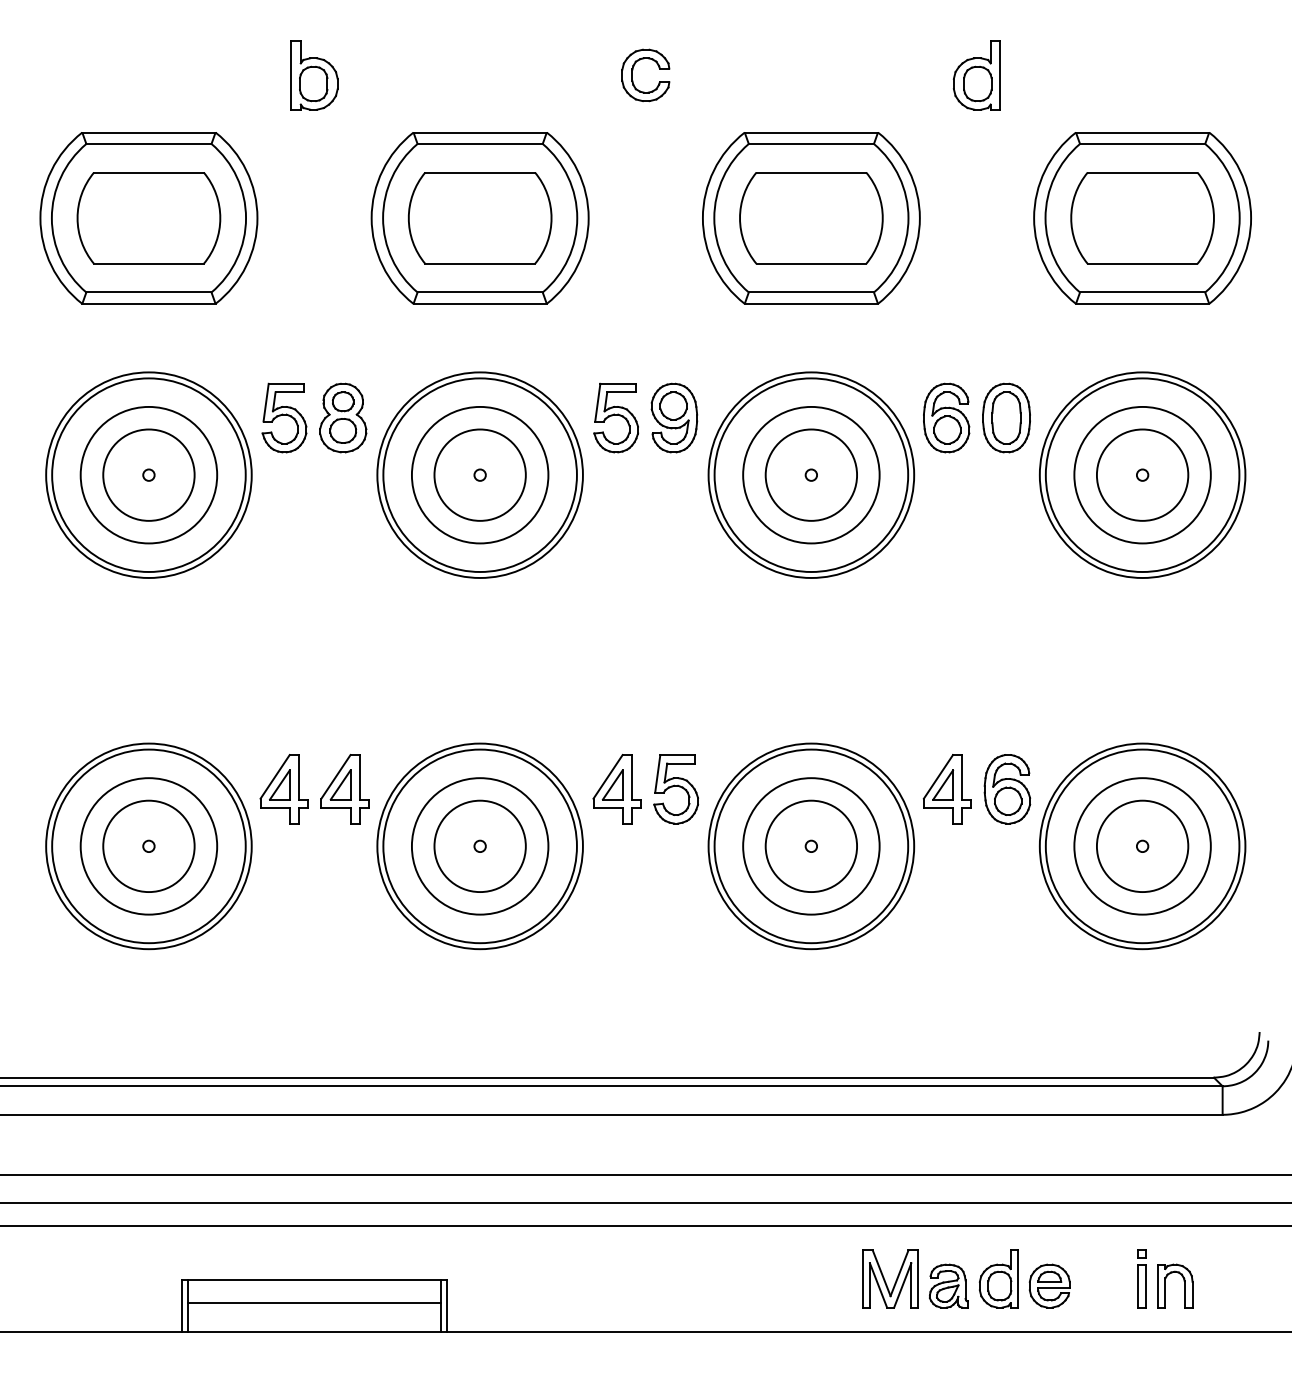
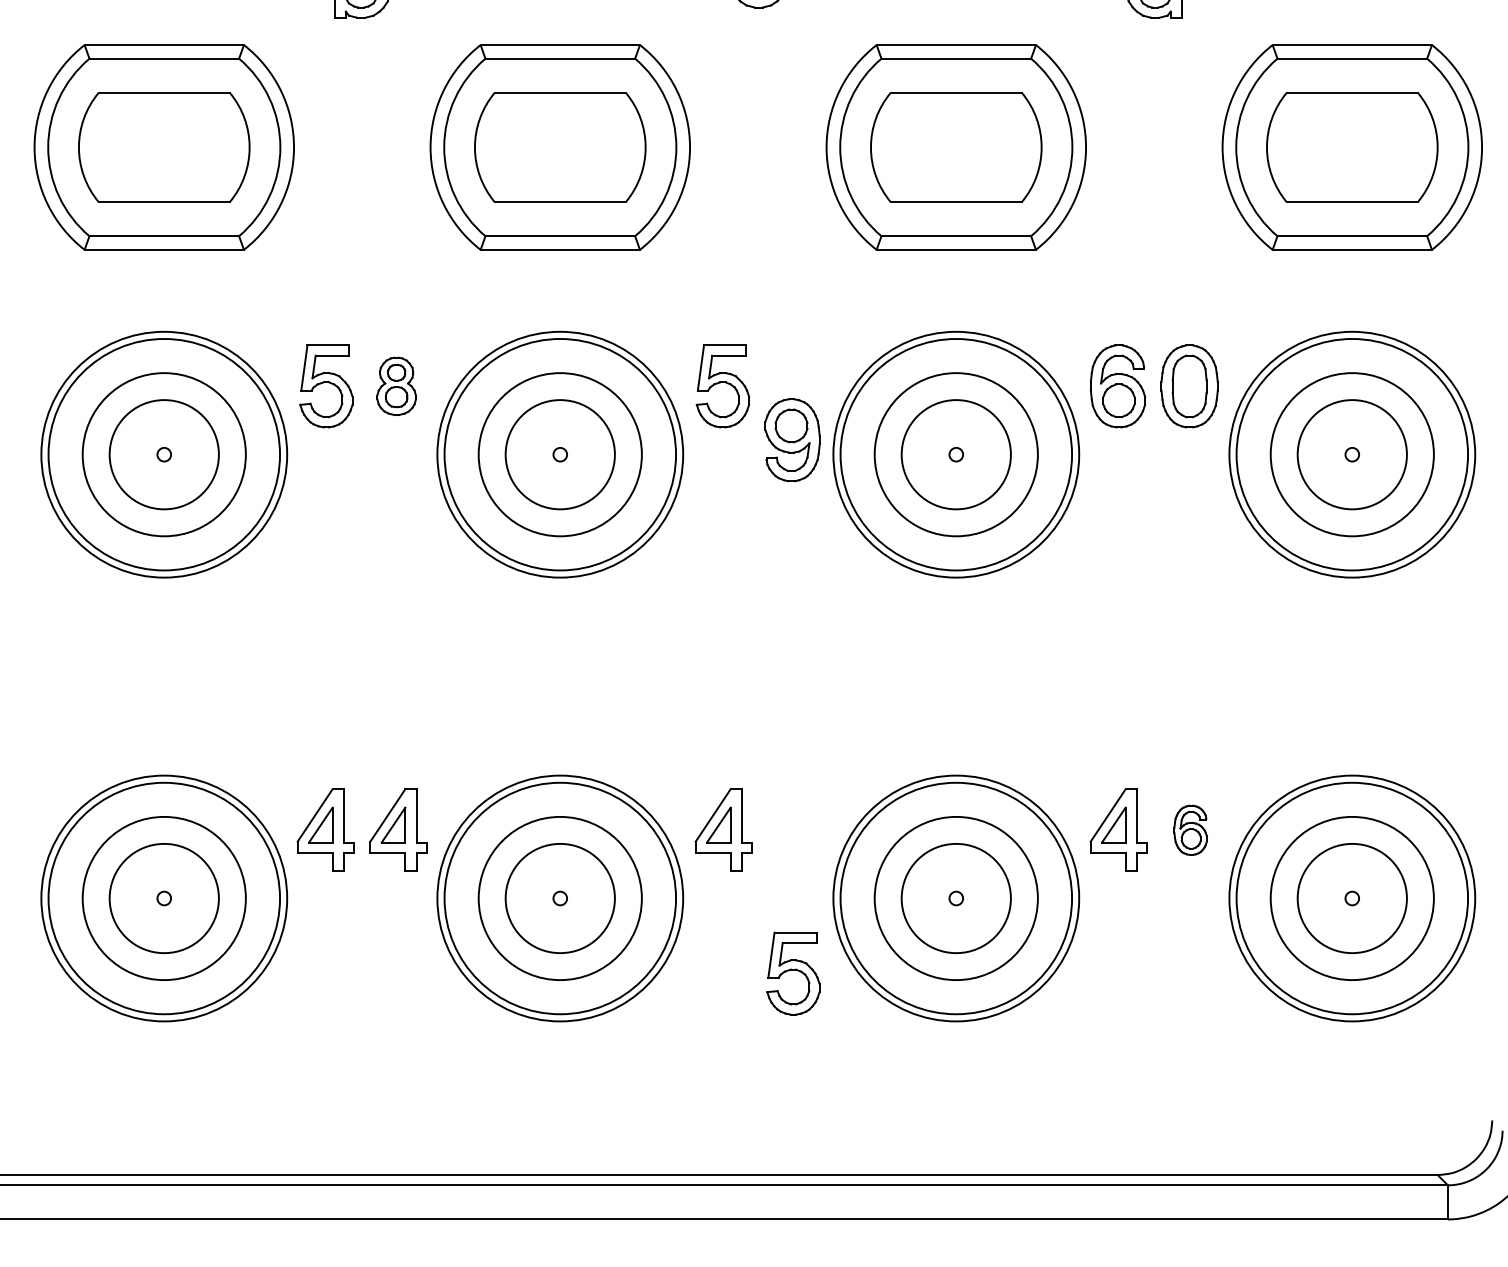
part: (343, 417) -> (396, 385), size x0.7
part: (674, 417) -> (792, 439), moved
part: (675, 789) -> (792, 973), moved
part: (1007, 789) -> (1190, 830), size x0.6

